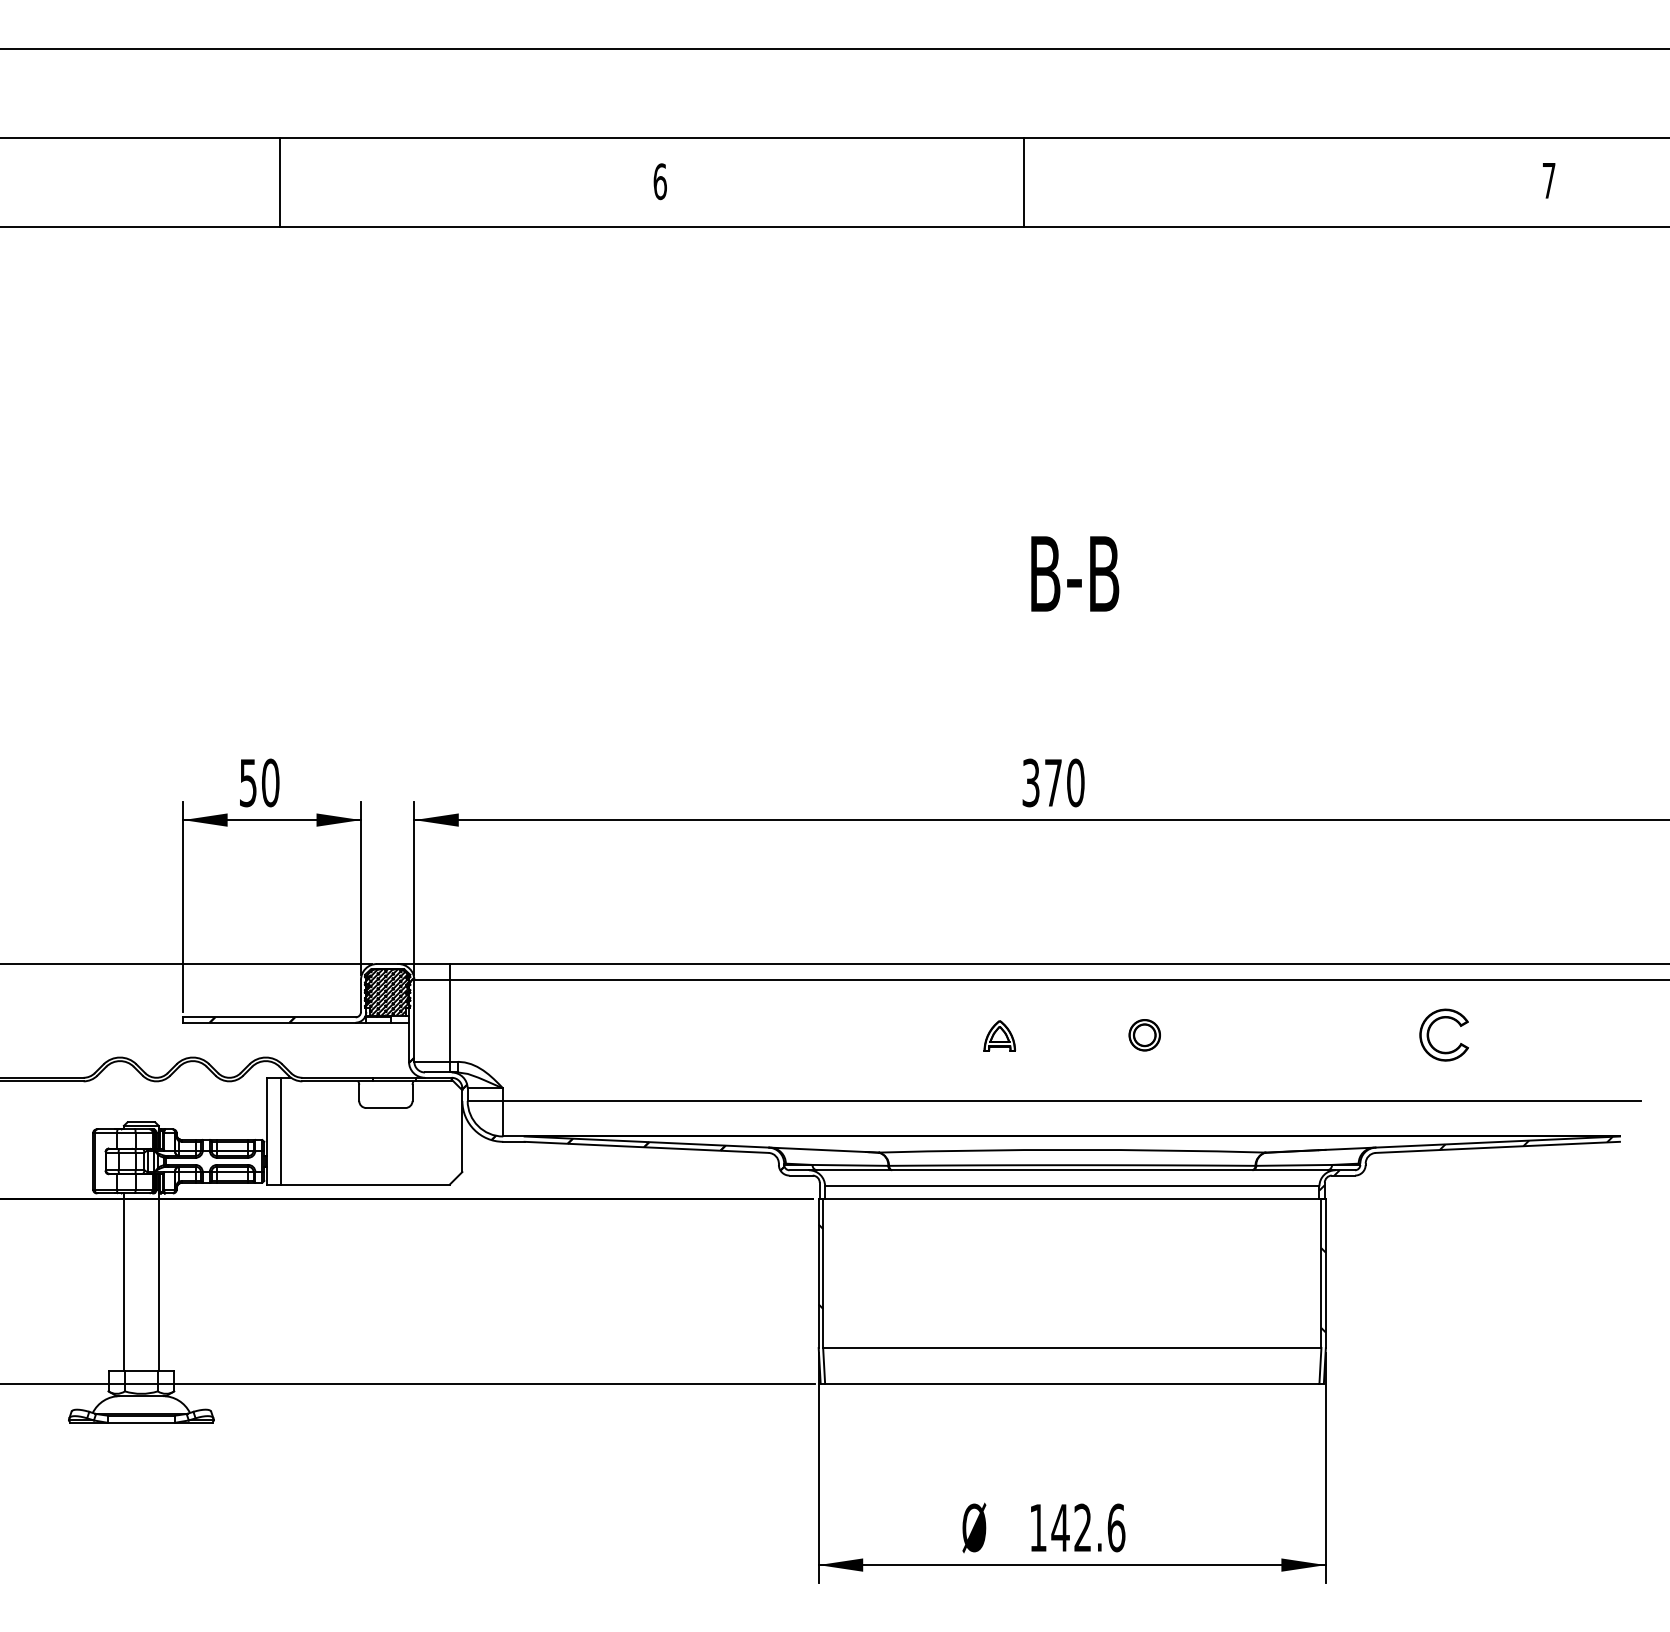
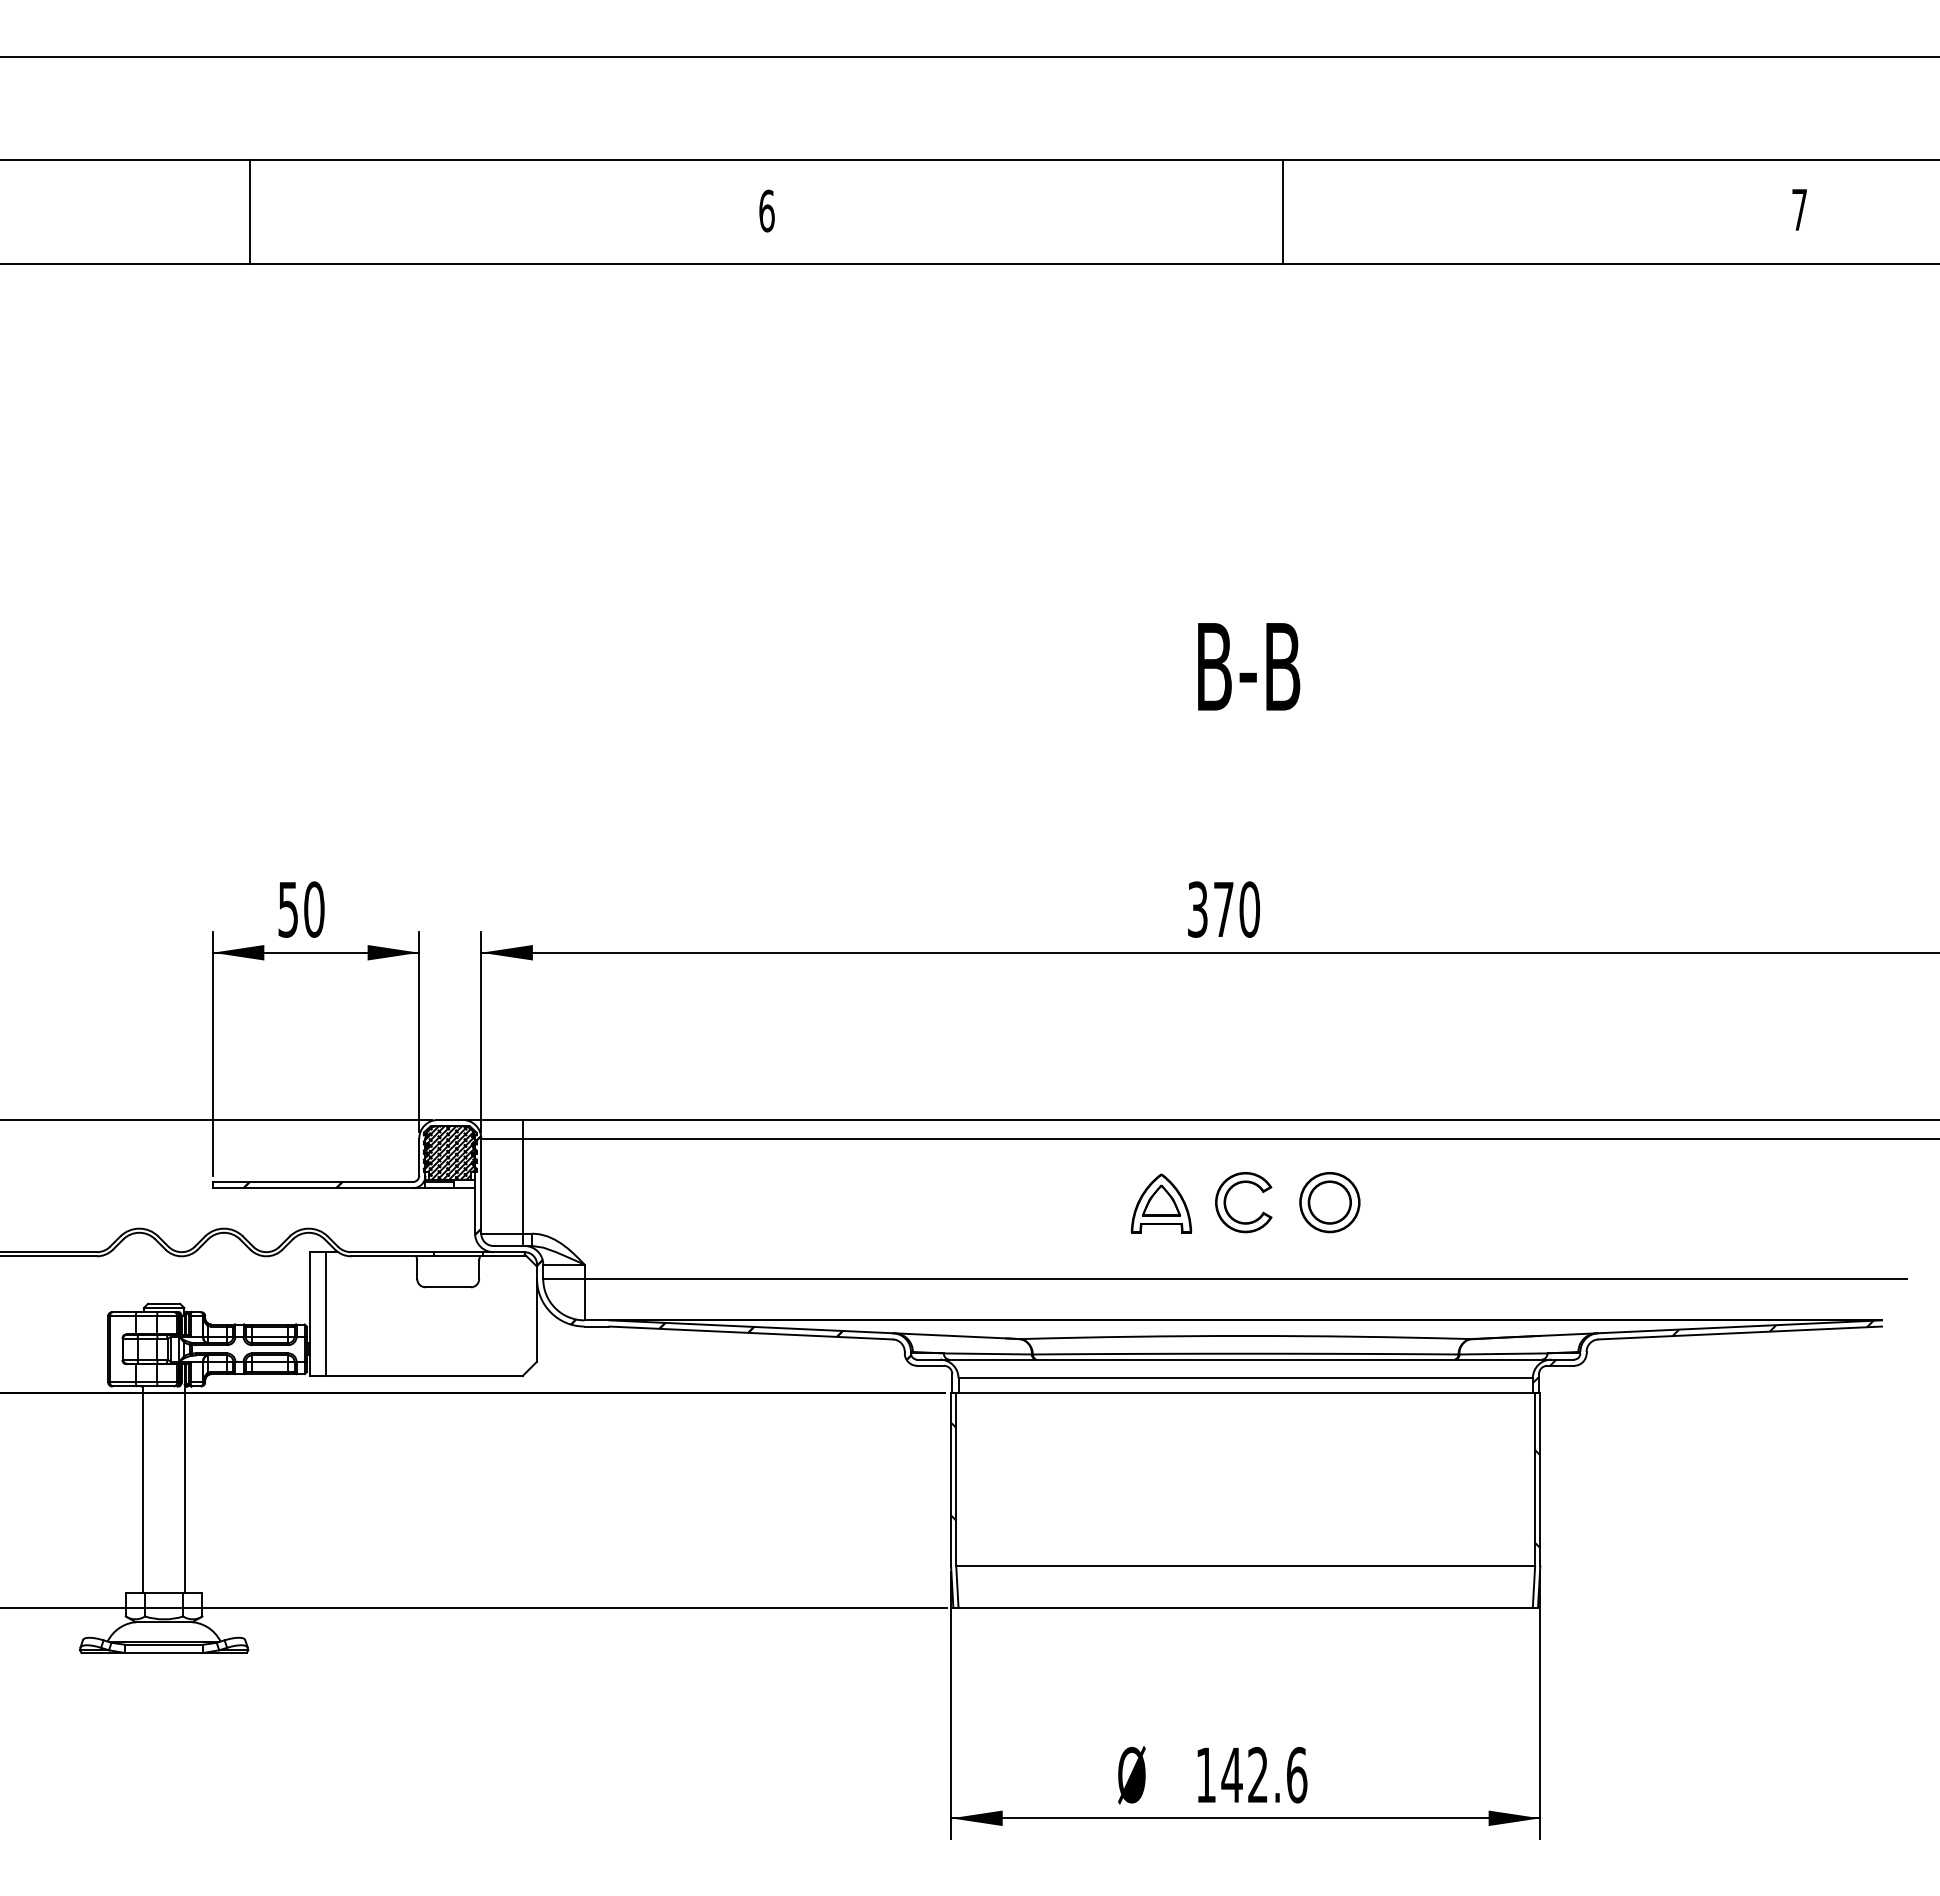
line: (279, 182) -> (249, 211), moved
line: (1023, 182) -> (1282, 211), moved
part: (1429, 1033) -> (1226, 1200), moved
part: (999, 1035) -> (1161, 1203), size x1.67
part: (1144, 1035) -> (1329, 1202), size x1.67

